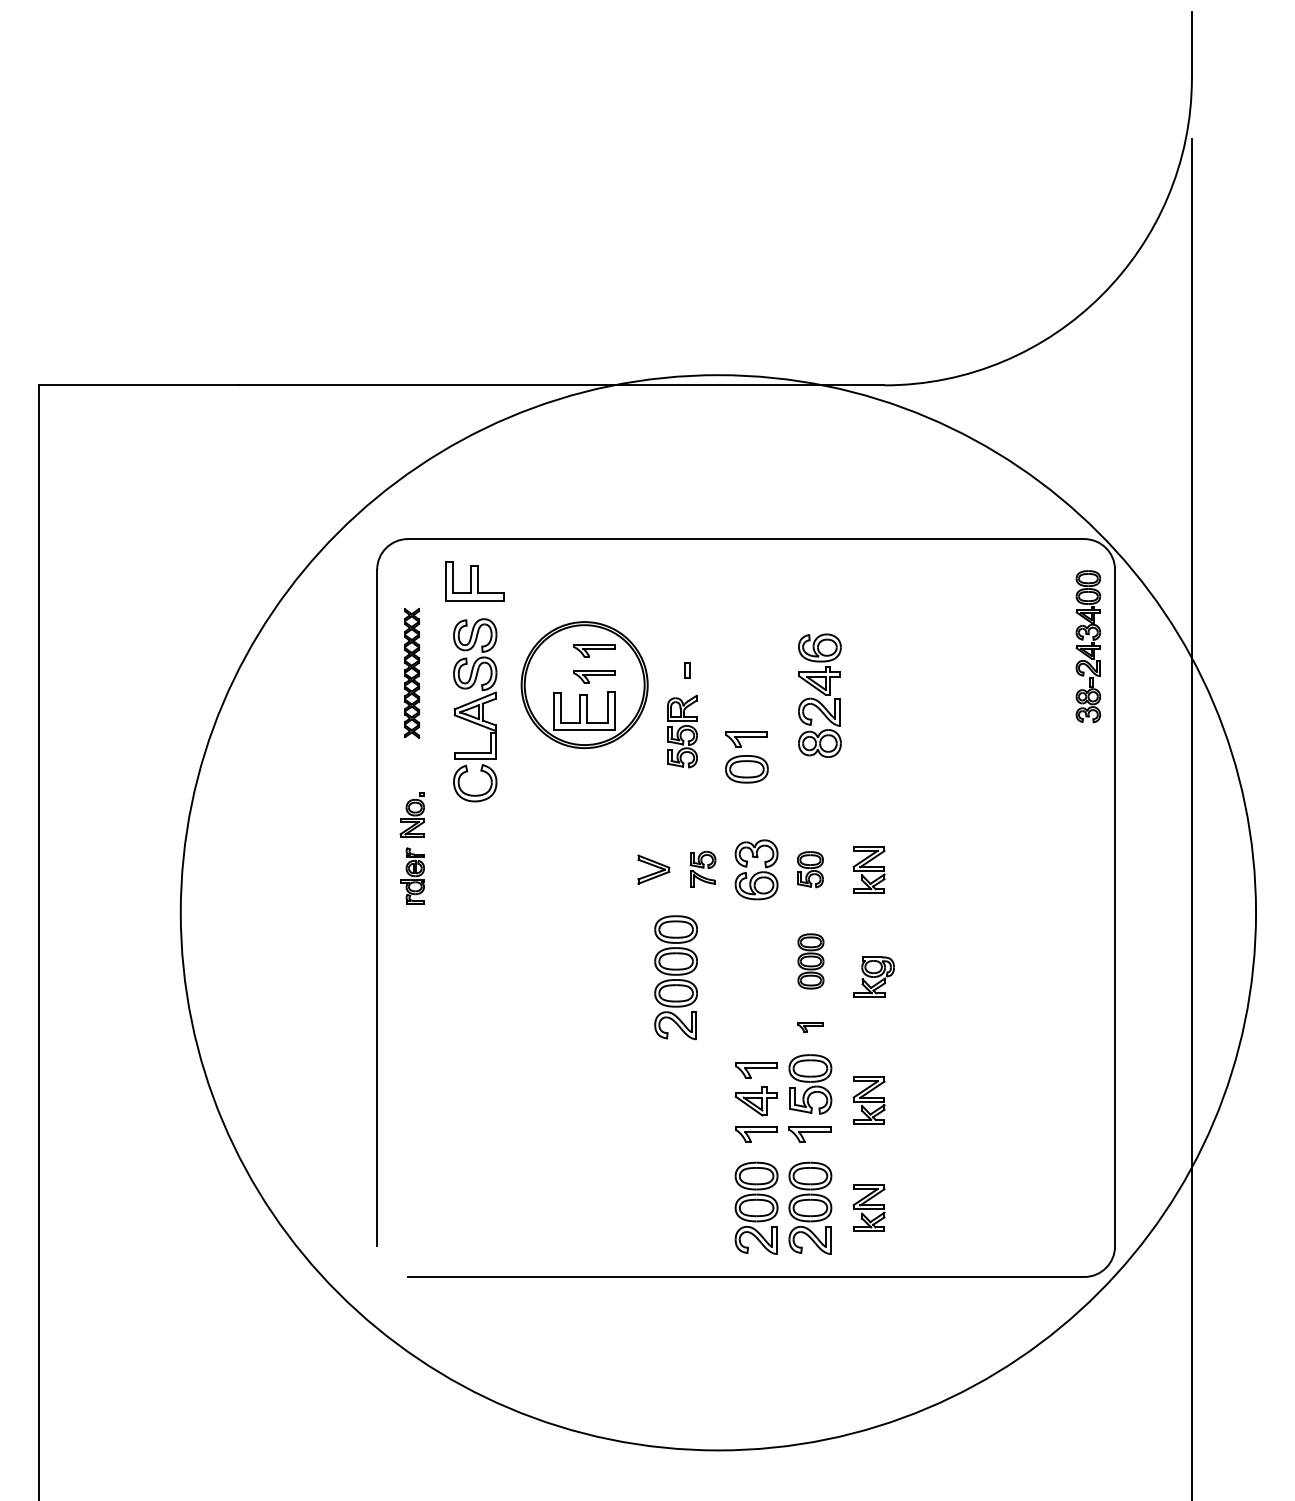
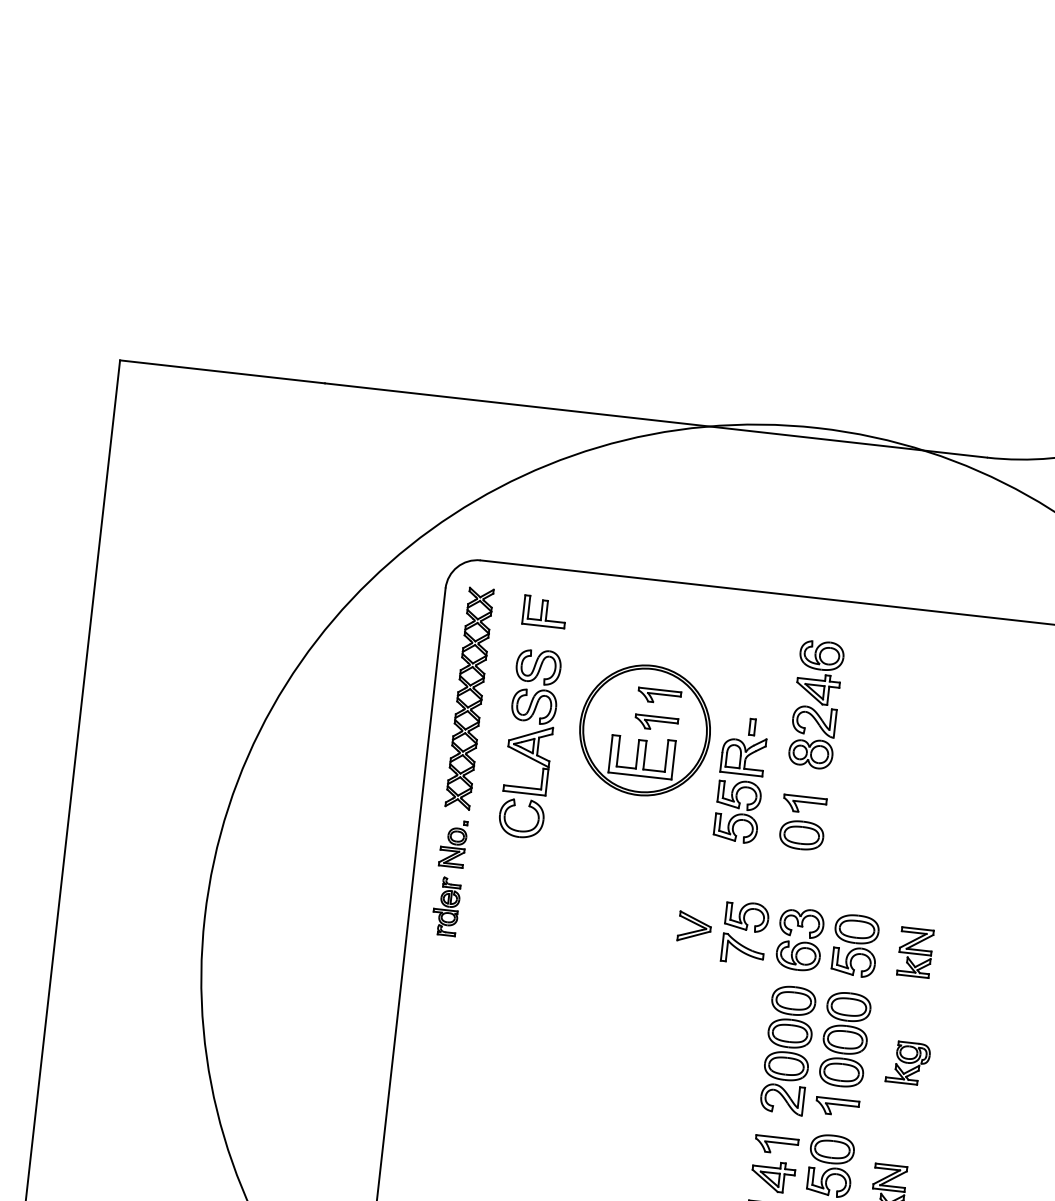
part: (475, 581) -> (545, 611), size x0.71
part: (411, 673) -> (468, 698), size x1.67
part: (819, 695) -> (815, 704), moved
part: (682, 731) -> (740, 789), size x1.43
part: (702, 869) -> (744, 933), size x1.67
part: (810, 869) -> (855, 945), size x1.67
part: (810, 961) -> (844, 1039), size x1.67
part: (675, 977) -> (787, 1049), moved
part: (810, 1027) -> (837, 1107), size x1.67

